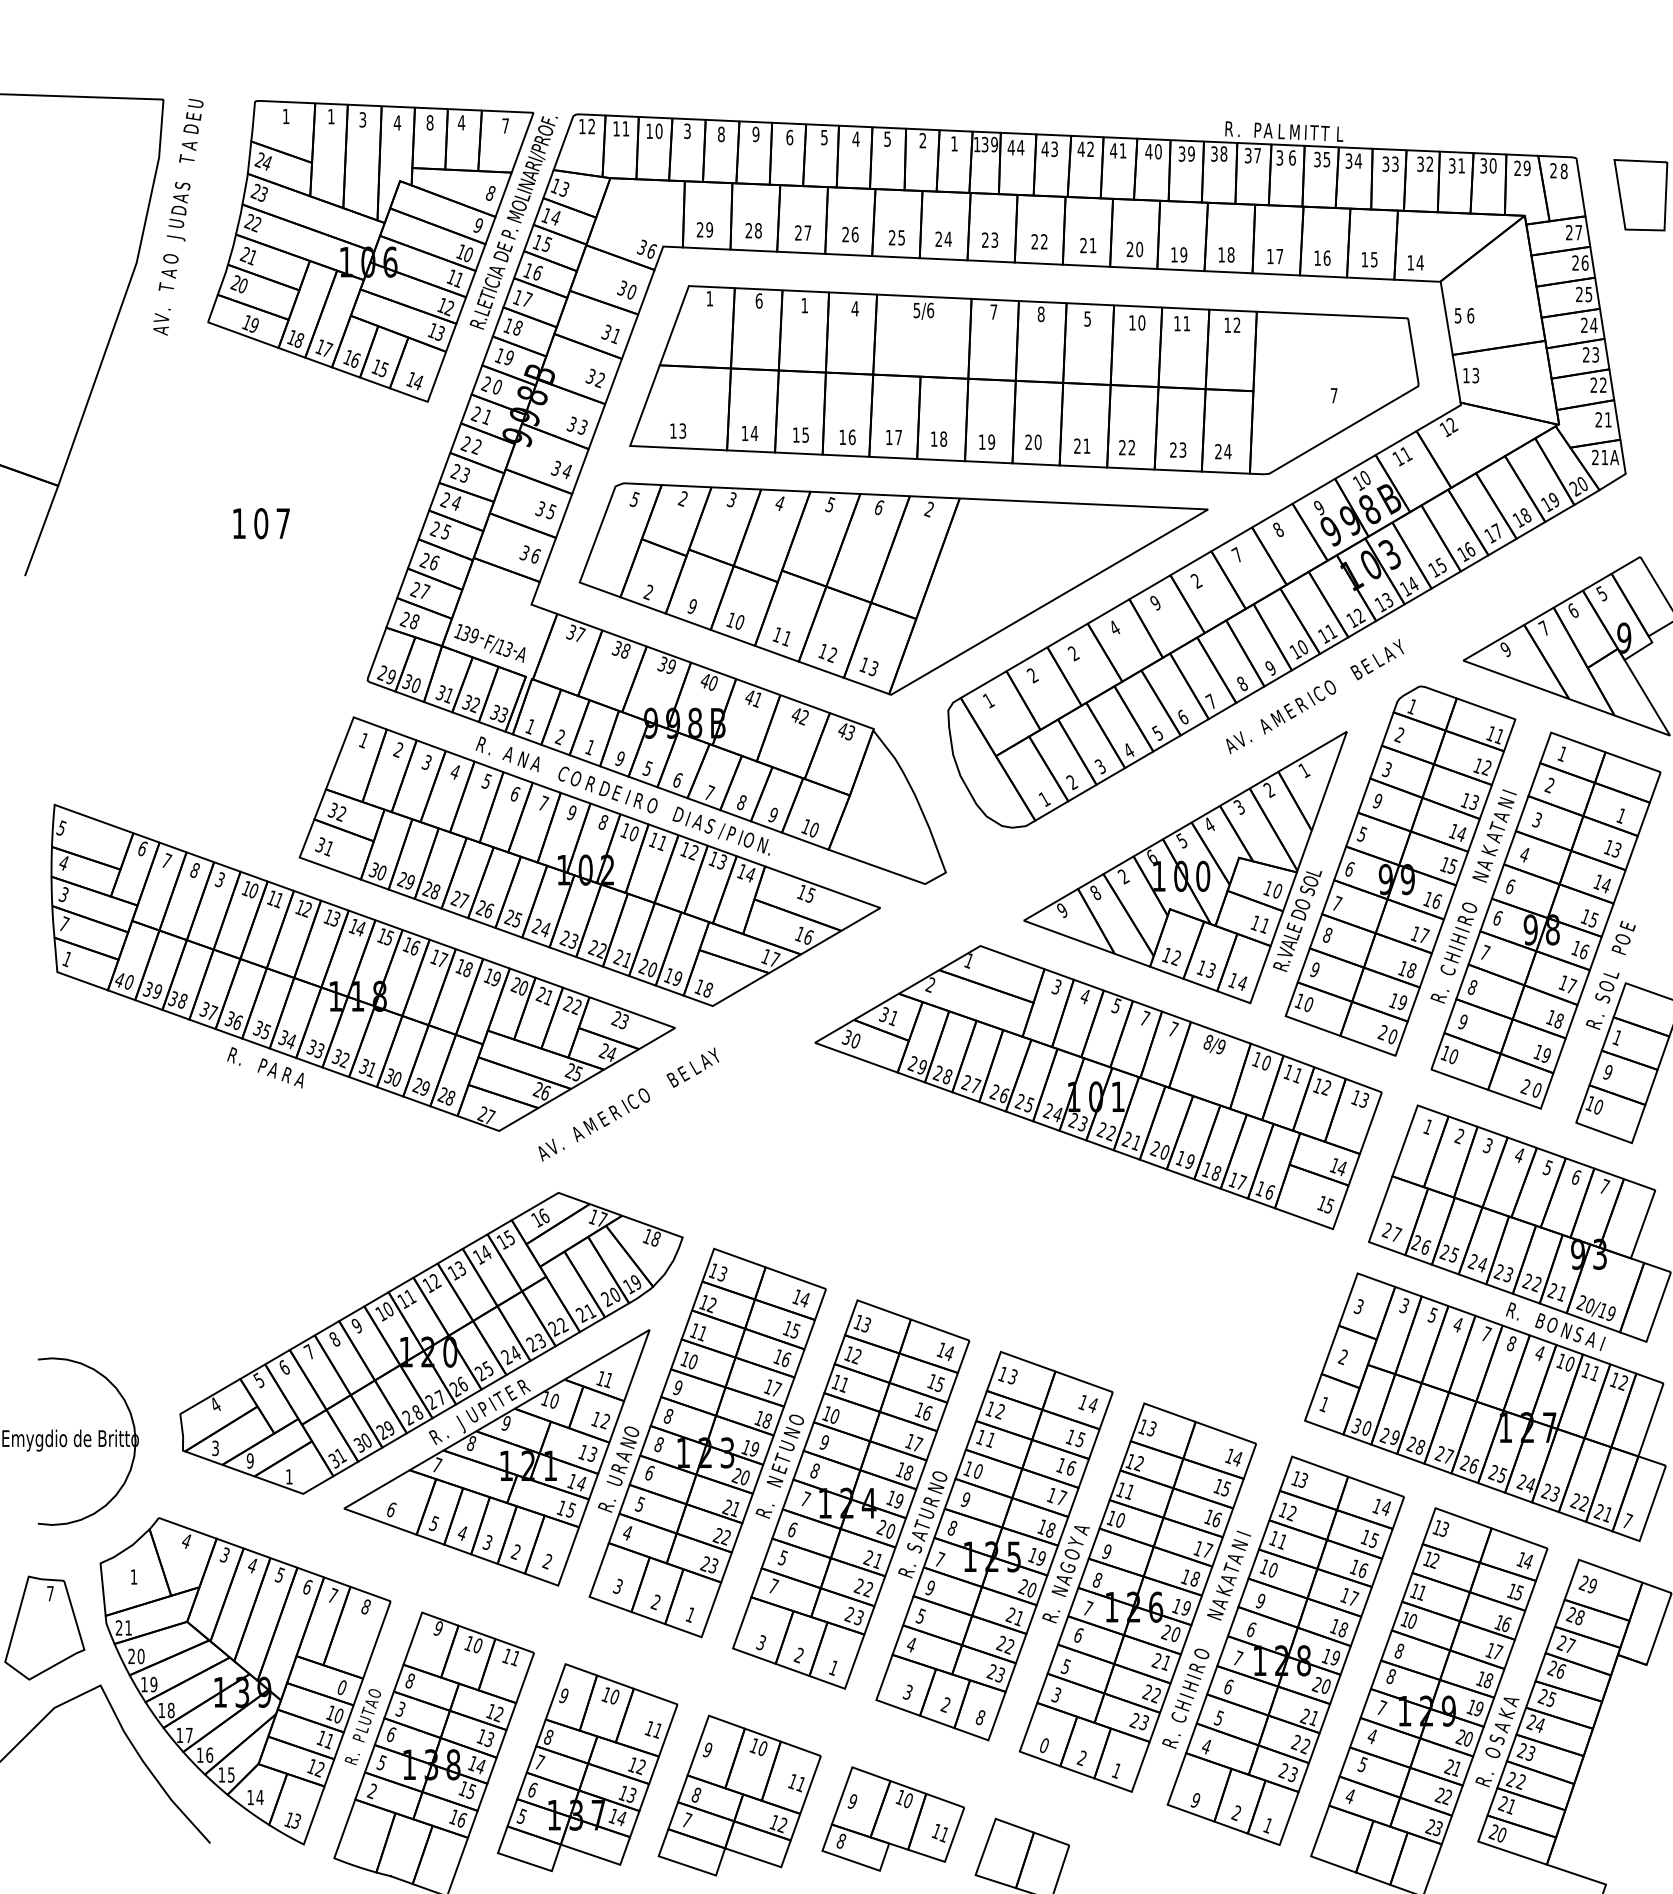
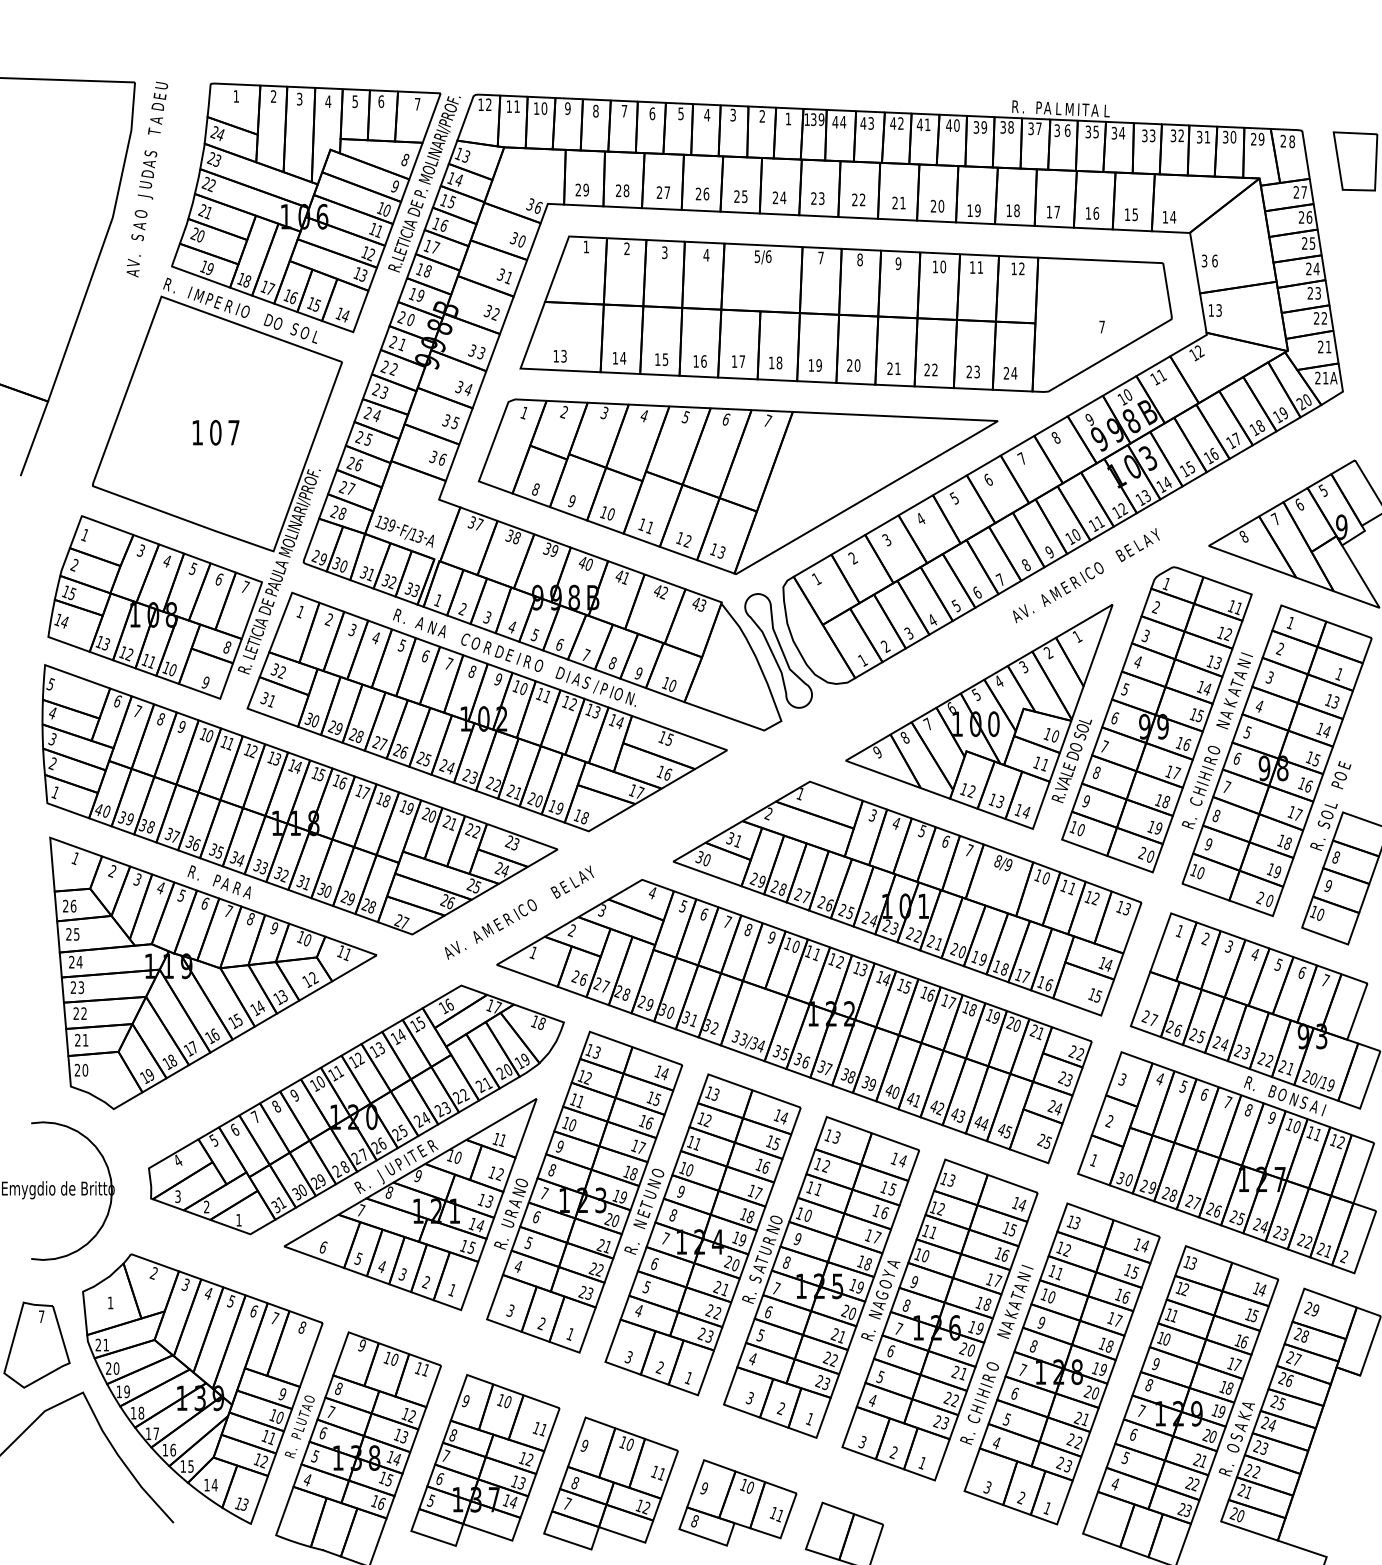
text: (331, 116) -> (273, 96), 1 -> 2
text: (430, 122) -> (355, 101), 8 -> 5
text: (461, 122) -> (381, 101), 4 -> 6
text: (687, 131) -> (567, 108), 3 -> 9
text: (756, 133) -> (624, 110), 9 -> 7
text: (1324, 133) -> (1094, 110), T -> A
text: (886, 138) -> (732, 114), 5 -> 3
text: (166, 287) -> (137, 237), T -> S
text: (758, 300) -> (626, 248), 6 -> 2
text: (804, 305) -> (664, 252), 1 -> 3
text: (1458, 315) -> (1204, 260), 5 -> 3
text: (1087, 318) -> (898, 263), 5 -> 9
text: (634, 499) -> (524, 412), 5 -> 1
text: (929, 508) -> (767, 420), 2 -> 7
text: (1196, 580) -> (988, 479), 2 -> 6
part: (235, 591) -> (194, 488), added
text: (648, 592) -> (535, 489), 2 -> 8
text: (1154, 603) -> (953, 498), 9 -> 5
text: (1505, 649) -> (1243, 536), 9 -> 8
text: (1073, 654) -> (886, 540), 2 -> 3
text: (590, 747) -> (487, 617), 1 -> 3
text: (620, 759) -> (512, 627), 9 -> 4
part: (942, 787) -> (778, 650), added
text: (1376, 801) -> (1137, 662), 9 -> 4
text: (572, 812) -> (472, 671), 9 -> 8
text: (603, 822) -> (498, 679), 8 -> 9
text: (1123, 875) -> (928, 723), 2 -> 7
text: (219, 879) -> (181, 726), 3 -> 9
text: (1510, 886) -> (1247, 732), 6 -> 5
text: (63, 924) -> (52, 763), 7 -> 2
text: (1145, 1018) -> (946, 841), 7 -> 6
text: (1617, 1037) -> (1336, 857), 1 -> 8
part: (258, 1178) -> (213, 973), added
part: (961, 1236) -> (794, 1021), added
text: (1403, 1305) -> (1159, 1078), 3 -> 4
text: (1458, 1324) -> (1204, 1094), 4 -> 6
text: (1539, 1352) -> (1271, 1117), 4 -> 9
text: (659, 1444) -> (544, 1193), 8 -> 7
text: (250, 1460) -> (206, 1206), 9 -> 2
text: (1627, 1520) -> (1344, 1256), 7 -> 2
text: (185, 1541) -> (153, 1273), 4 -> 2
text: (546, 1559) -> (451, 1288), 2 -> 1
text: (774, 1586) -> (639, 1310), 7 -> 4
text: (930, 1588) -> (768, 1312), 9 -> 6
text: (1251, 1628) -> (1033, 1345), 6 -> 8
text: (1398, 1651) -> (1155, 1364), 8 -> 9
text: (340, 1687) -> (281, 1394), 0 -> 9
text: (1056, 1695) -> (872, 1400), 3 -> 4
text: (400, 1708) -> (330, 1411), 3 -> 7
text: (979, 1718) -> (809, 1419), 8 -> 1
text: (1372, 1736) -> (1133, 1434), 4 -> 6
text: (1044, 1744) -> (862, 1441), 0 -> 3
text: (372, 1790) -> (307, 1479), 2 -> 4
text: (1195, 1800) -> (987, 1487), 9 -> 3

